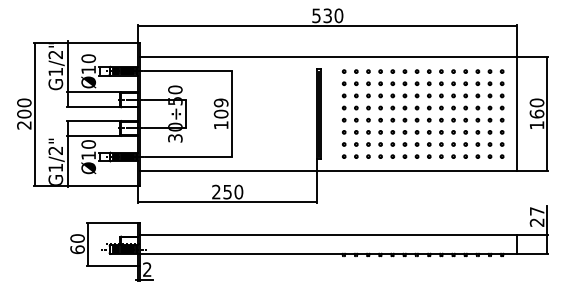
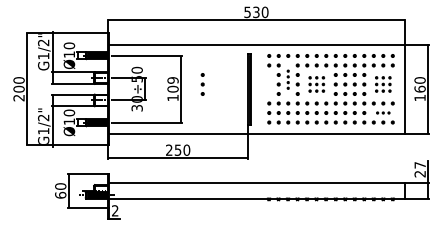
part: (368, 101) -> (288, 79), size x0.6
part: (343, 107) -> (202, 84), moved
part: (404, 107) -> (316, 84), size x0.7
part: (489, 107) -> (382, 84), size x0.7
part: (489, 144) -> (382, 113), size x0.6

